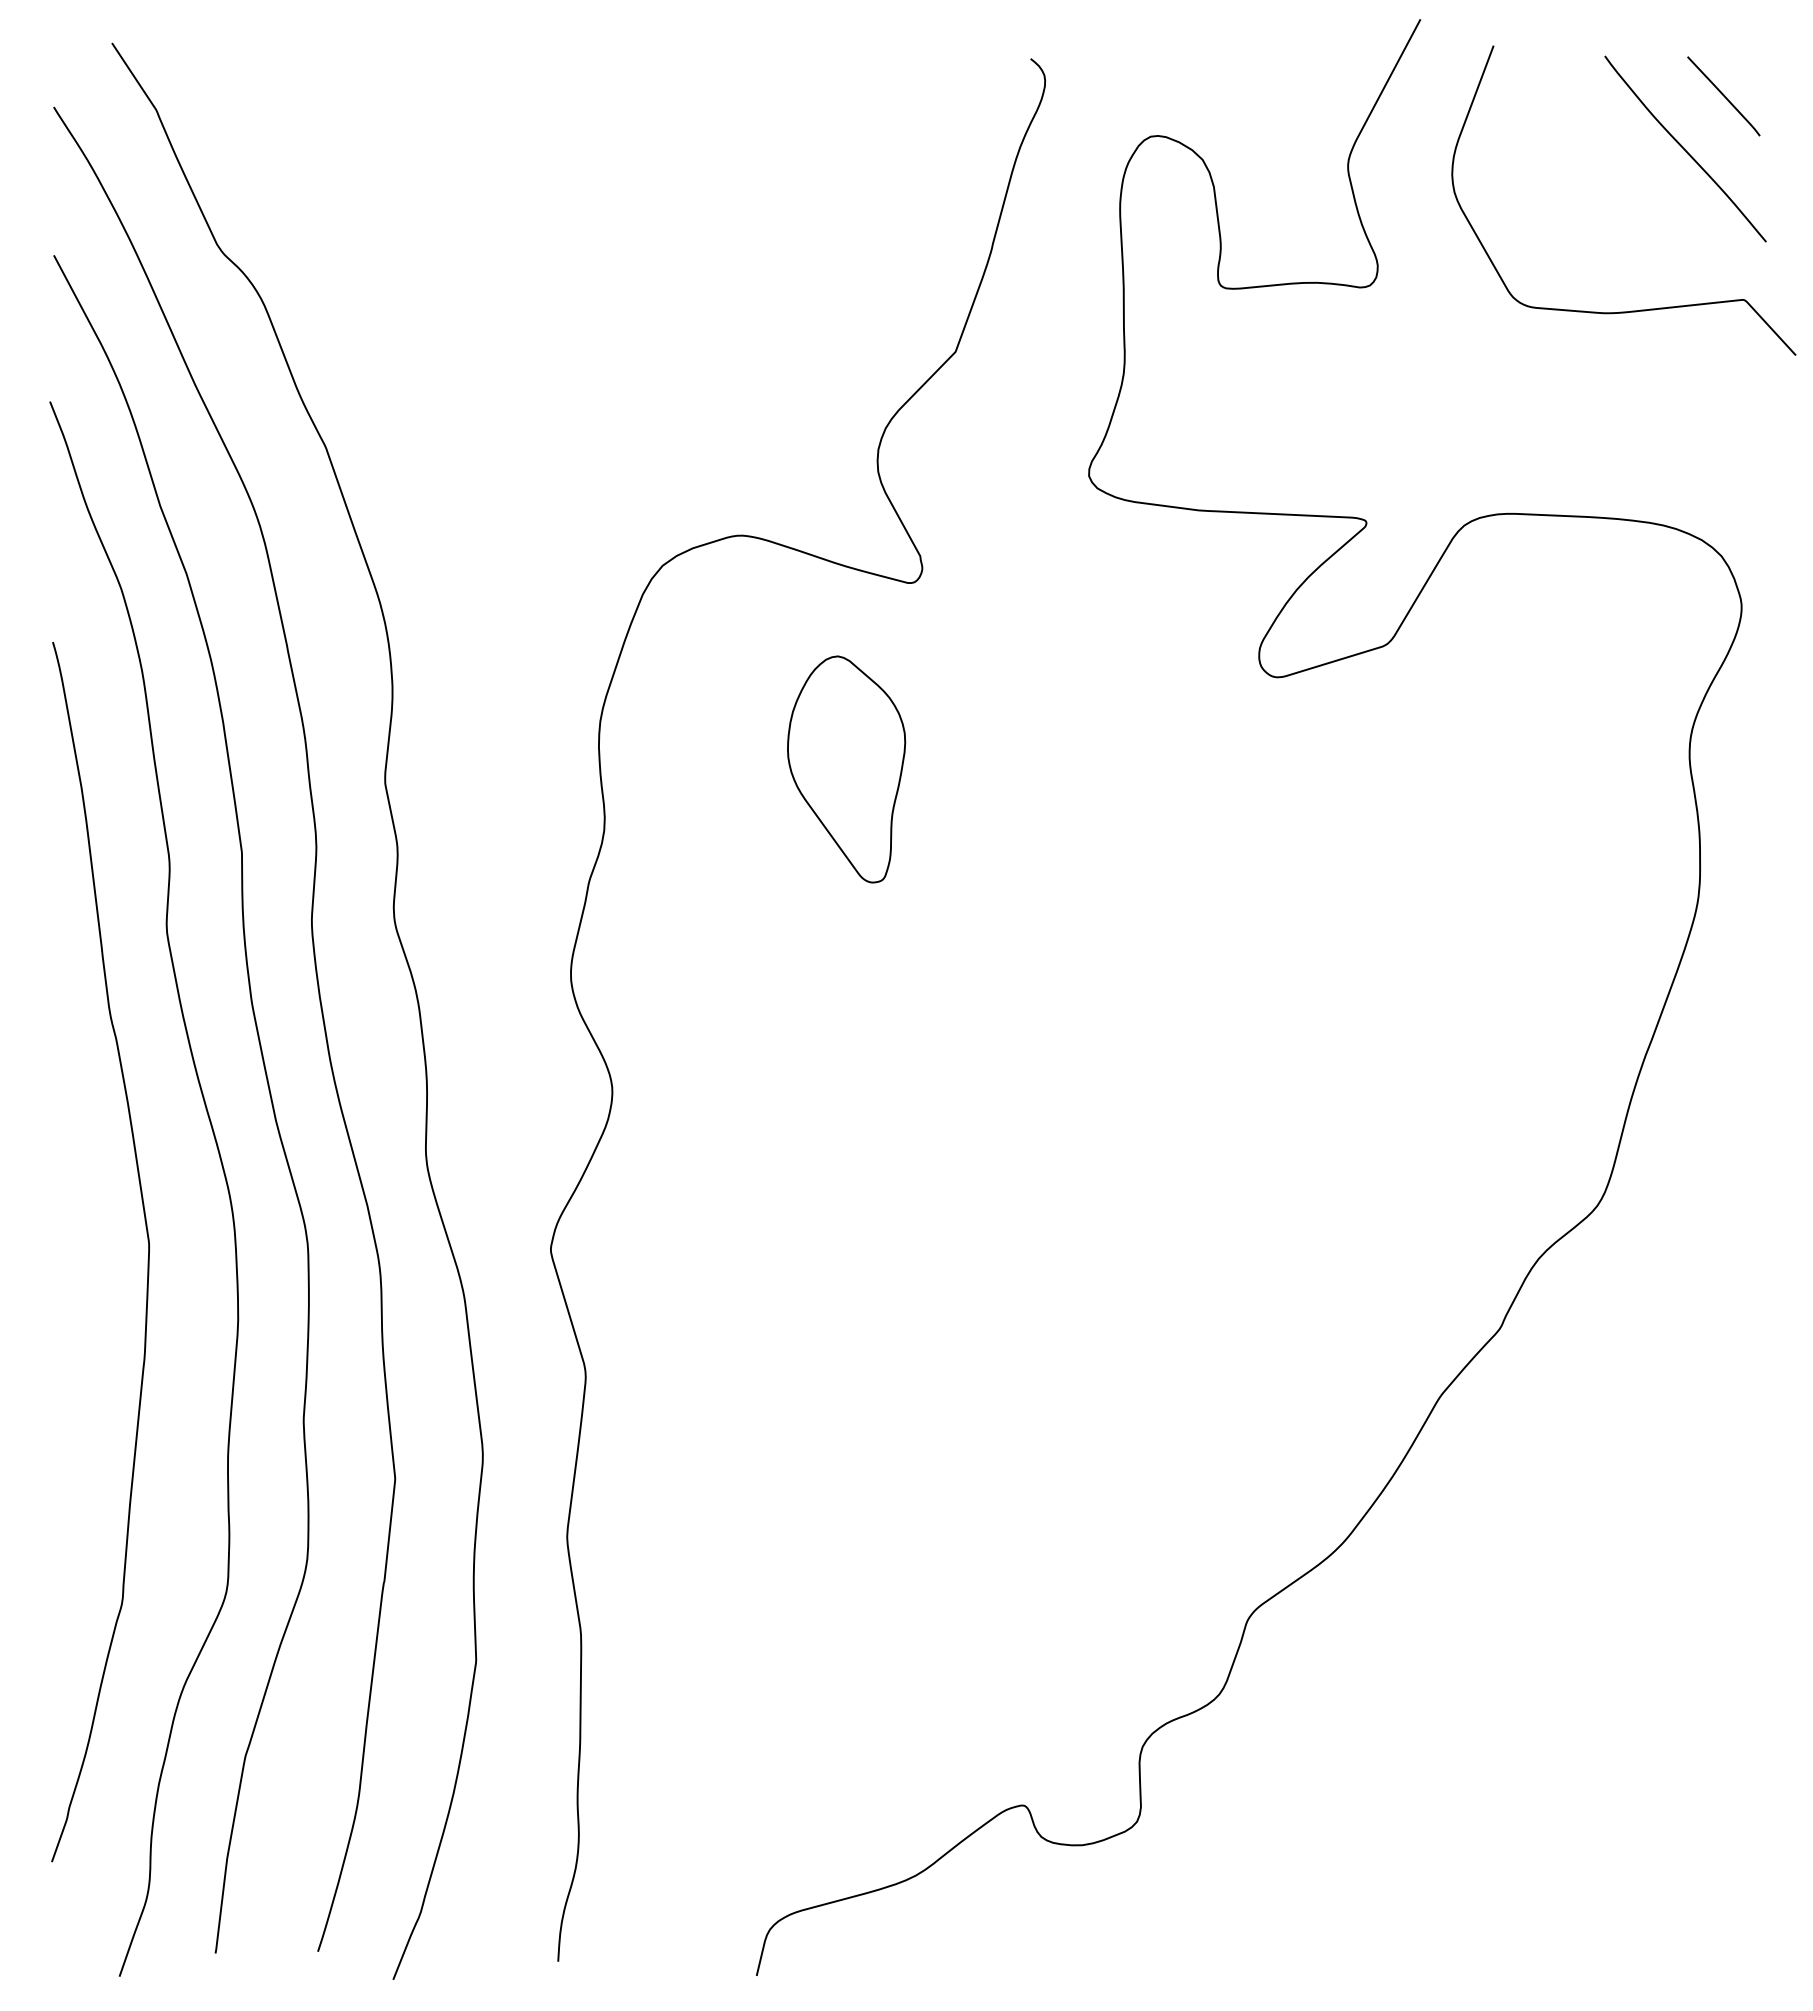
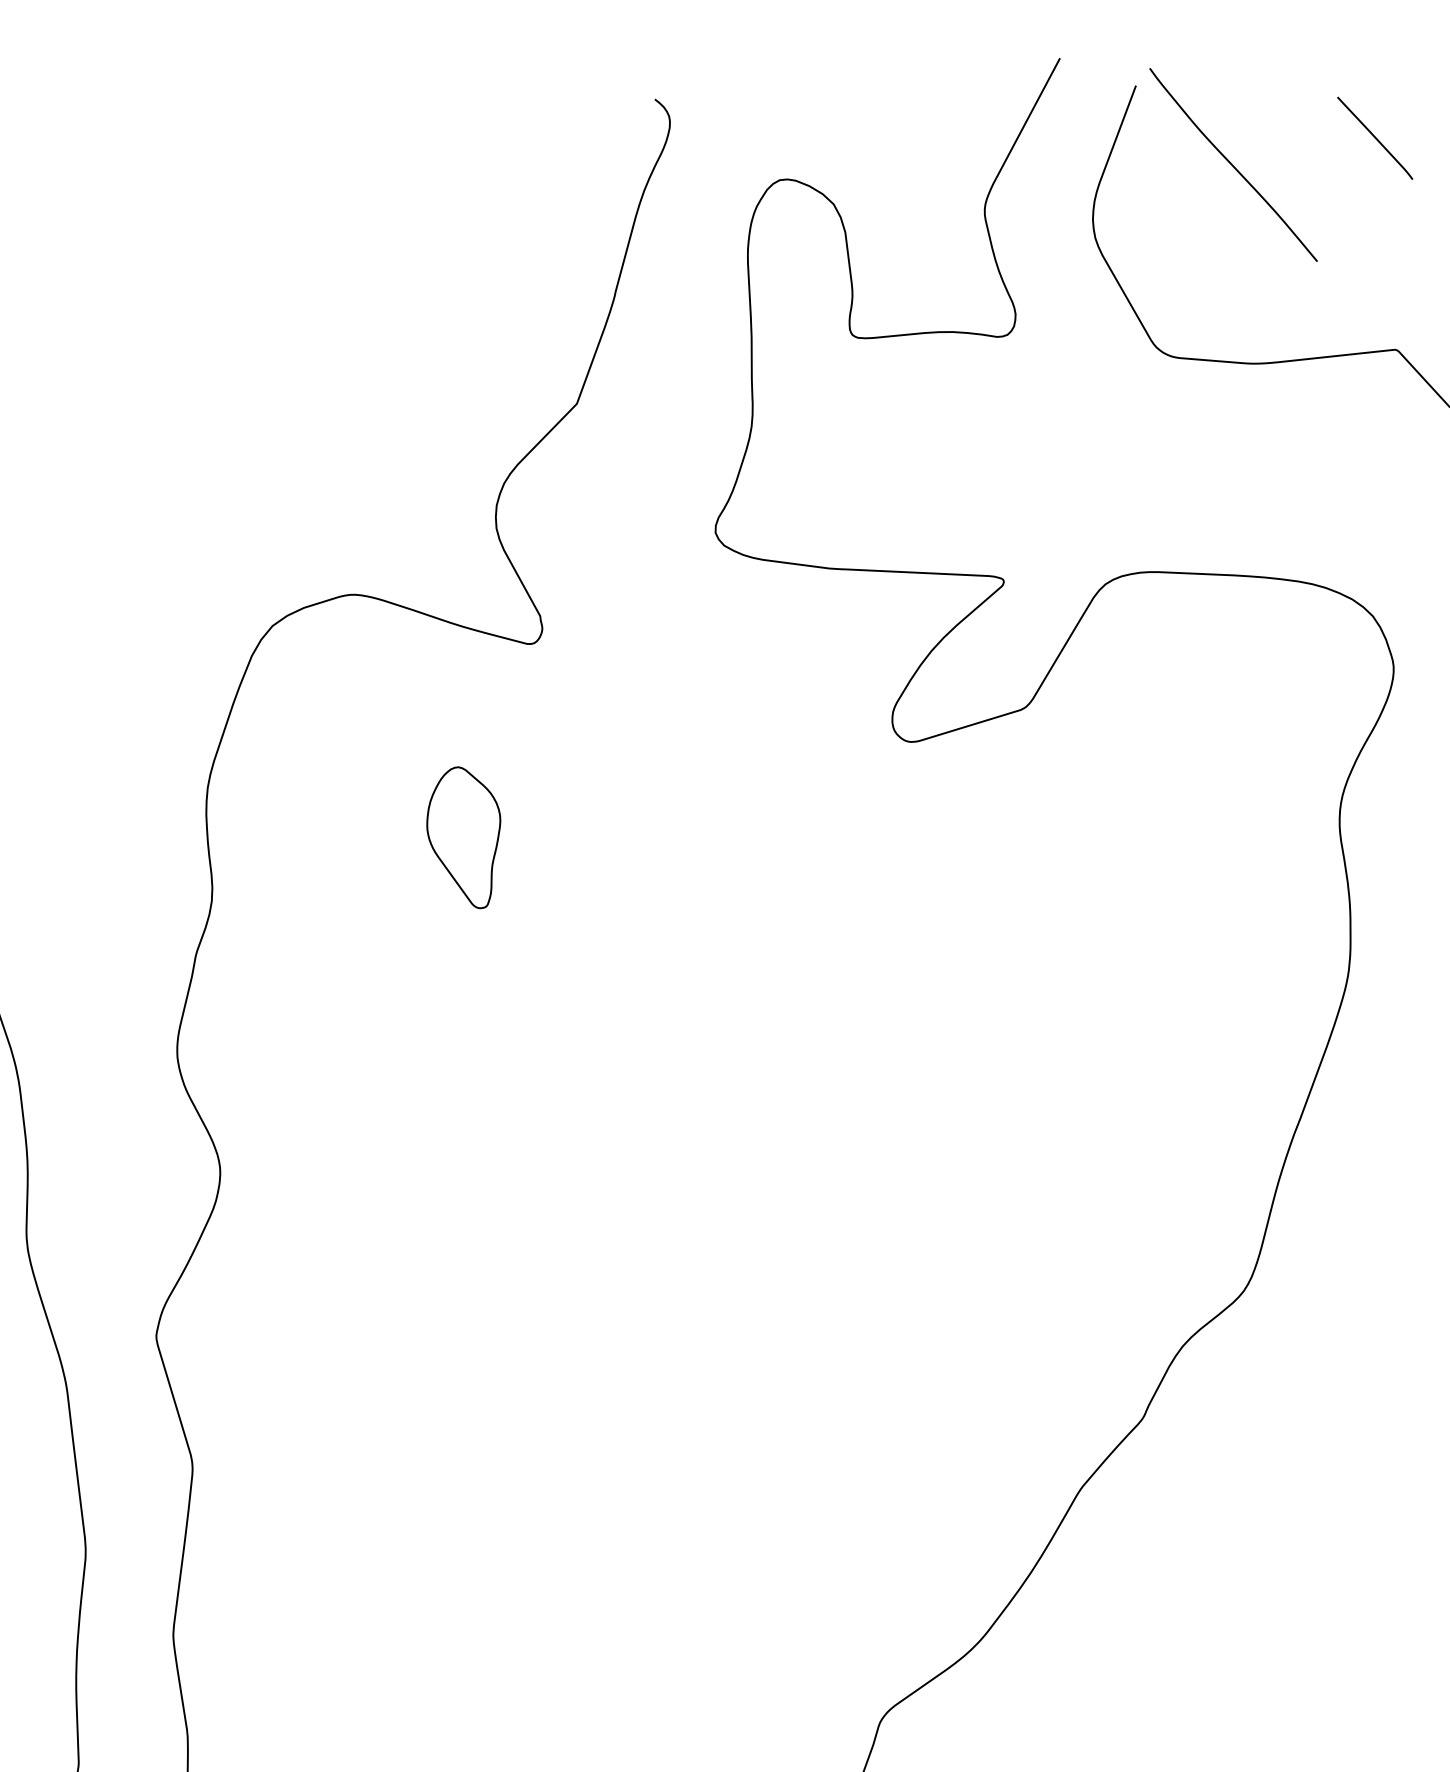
curve: (1684, 148) -> (1232, 164), moved
part: (846, 769) -> (463, 837), size x0.6

